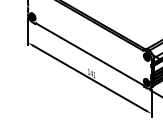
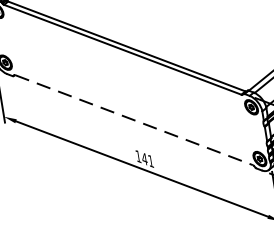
line: (90, 54) -> (135, 120), solid -> dashed

